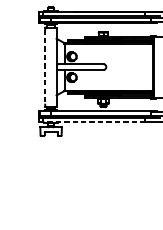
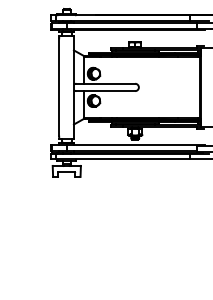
line: (45, 67) -> (59, 87), dashed -> solid
line: (94, 122) -> (123, 159), dashed -> solid

